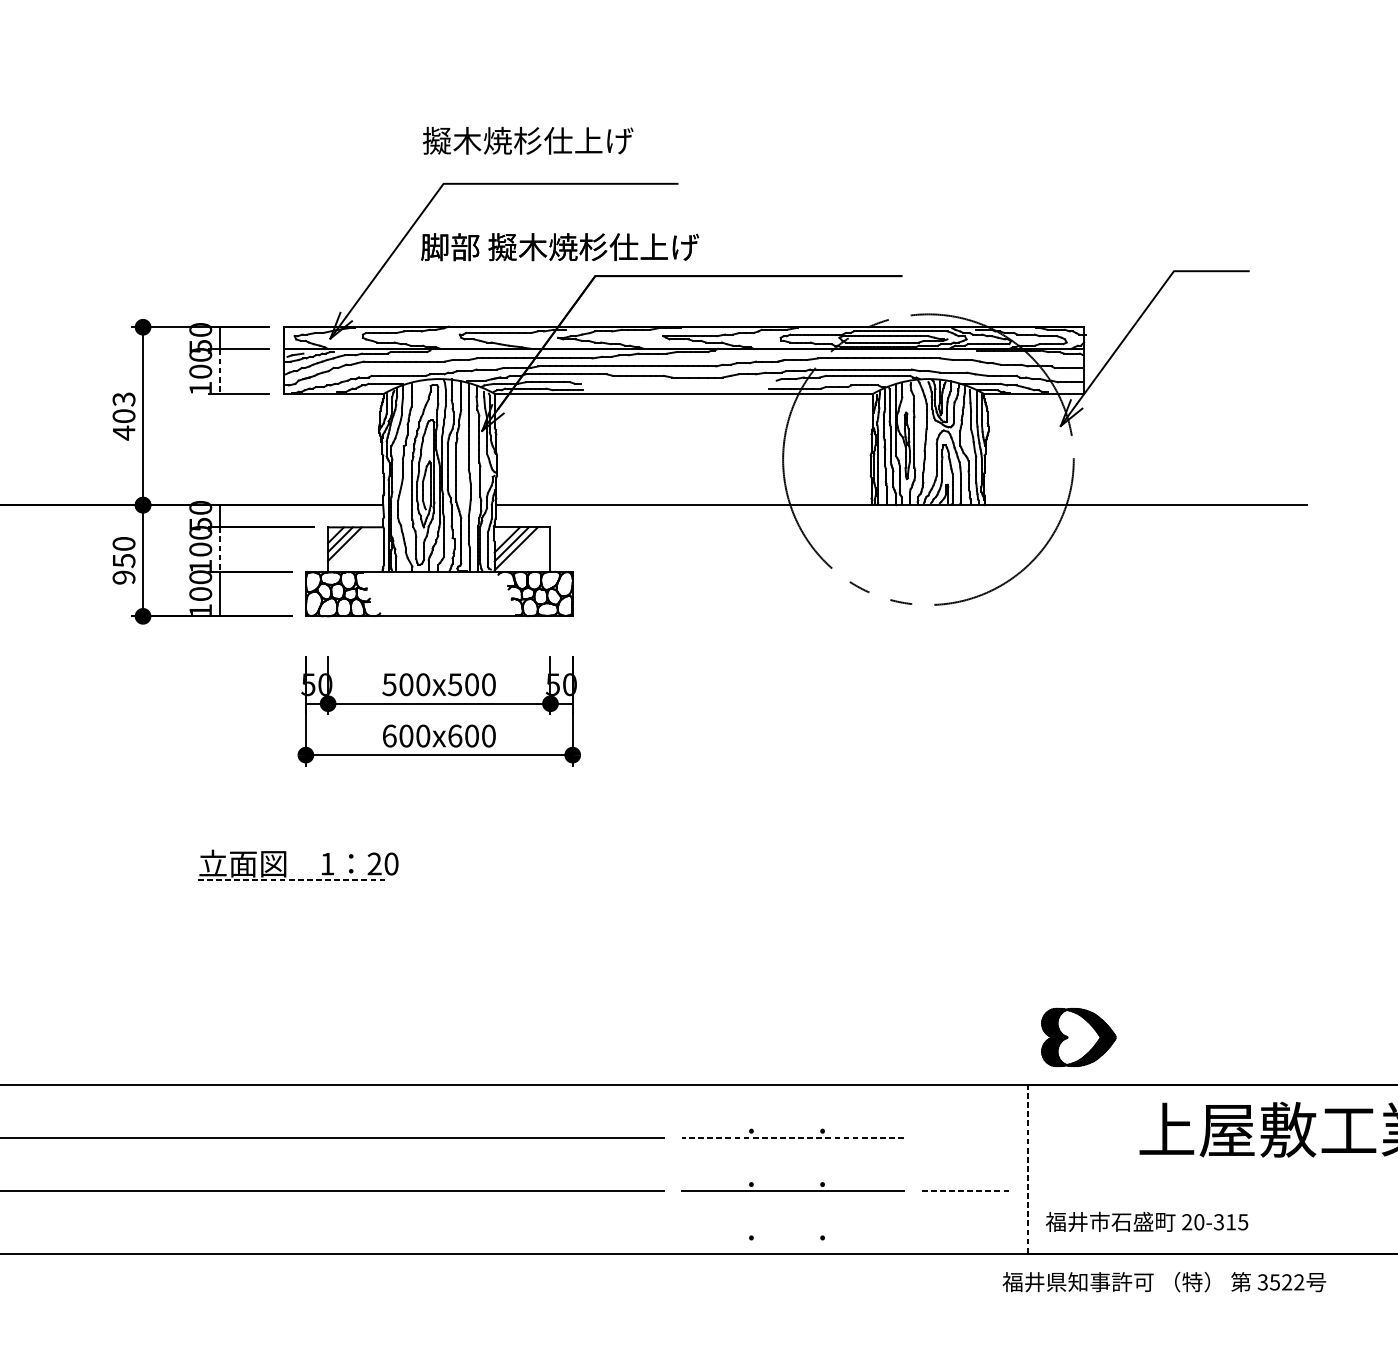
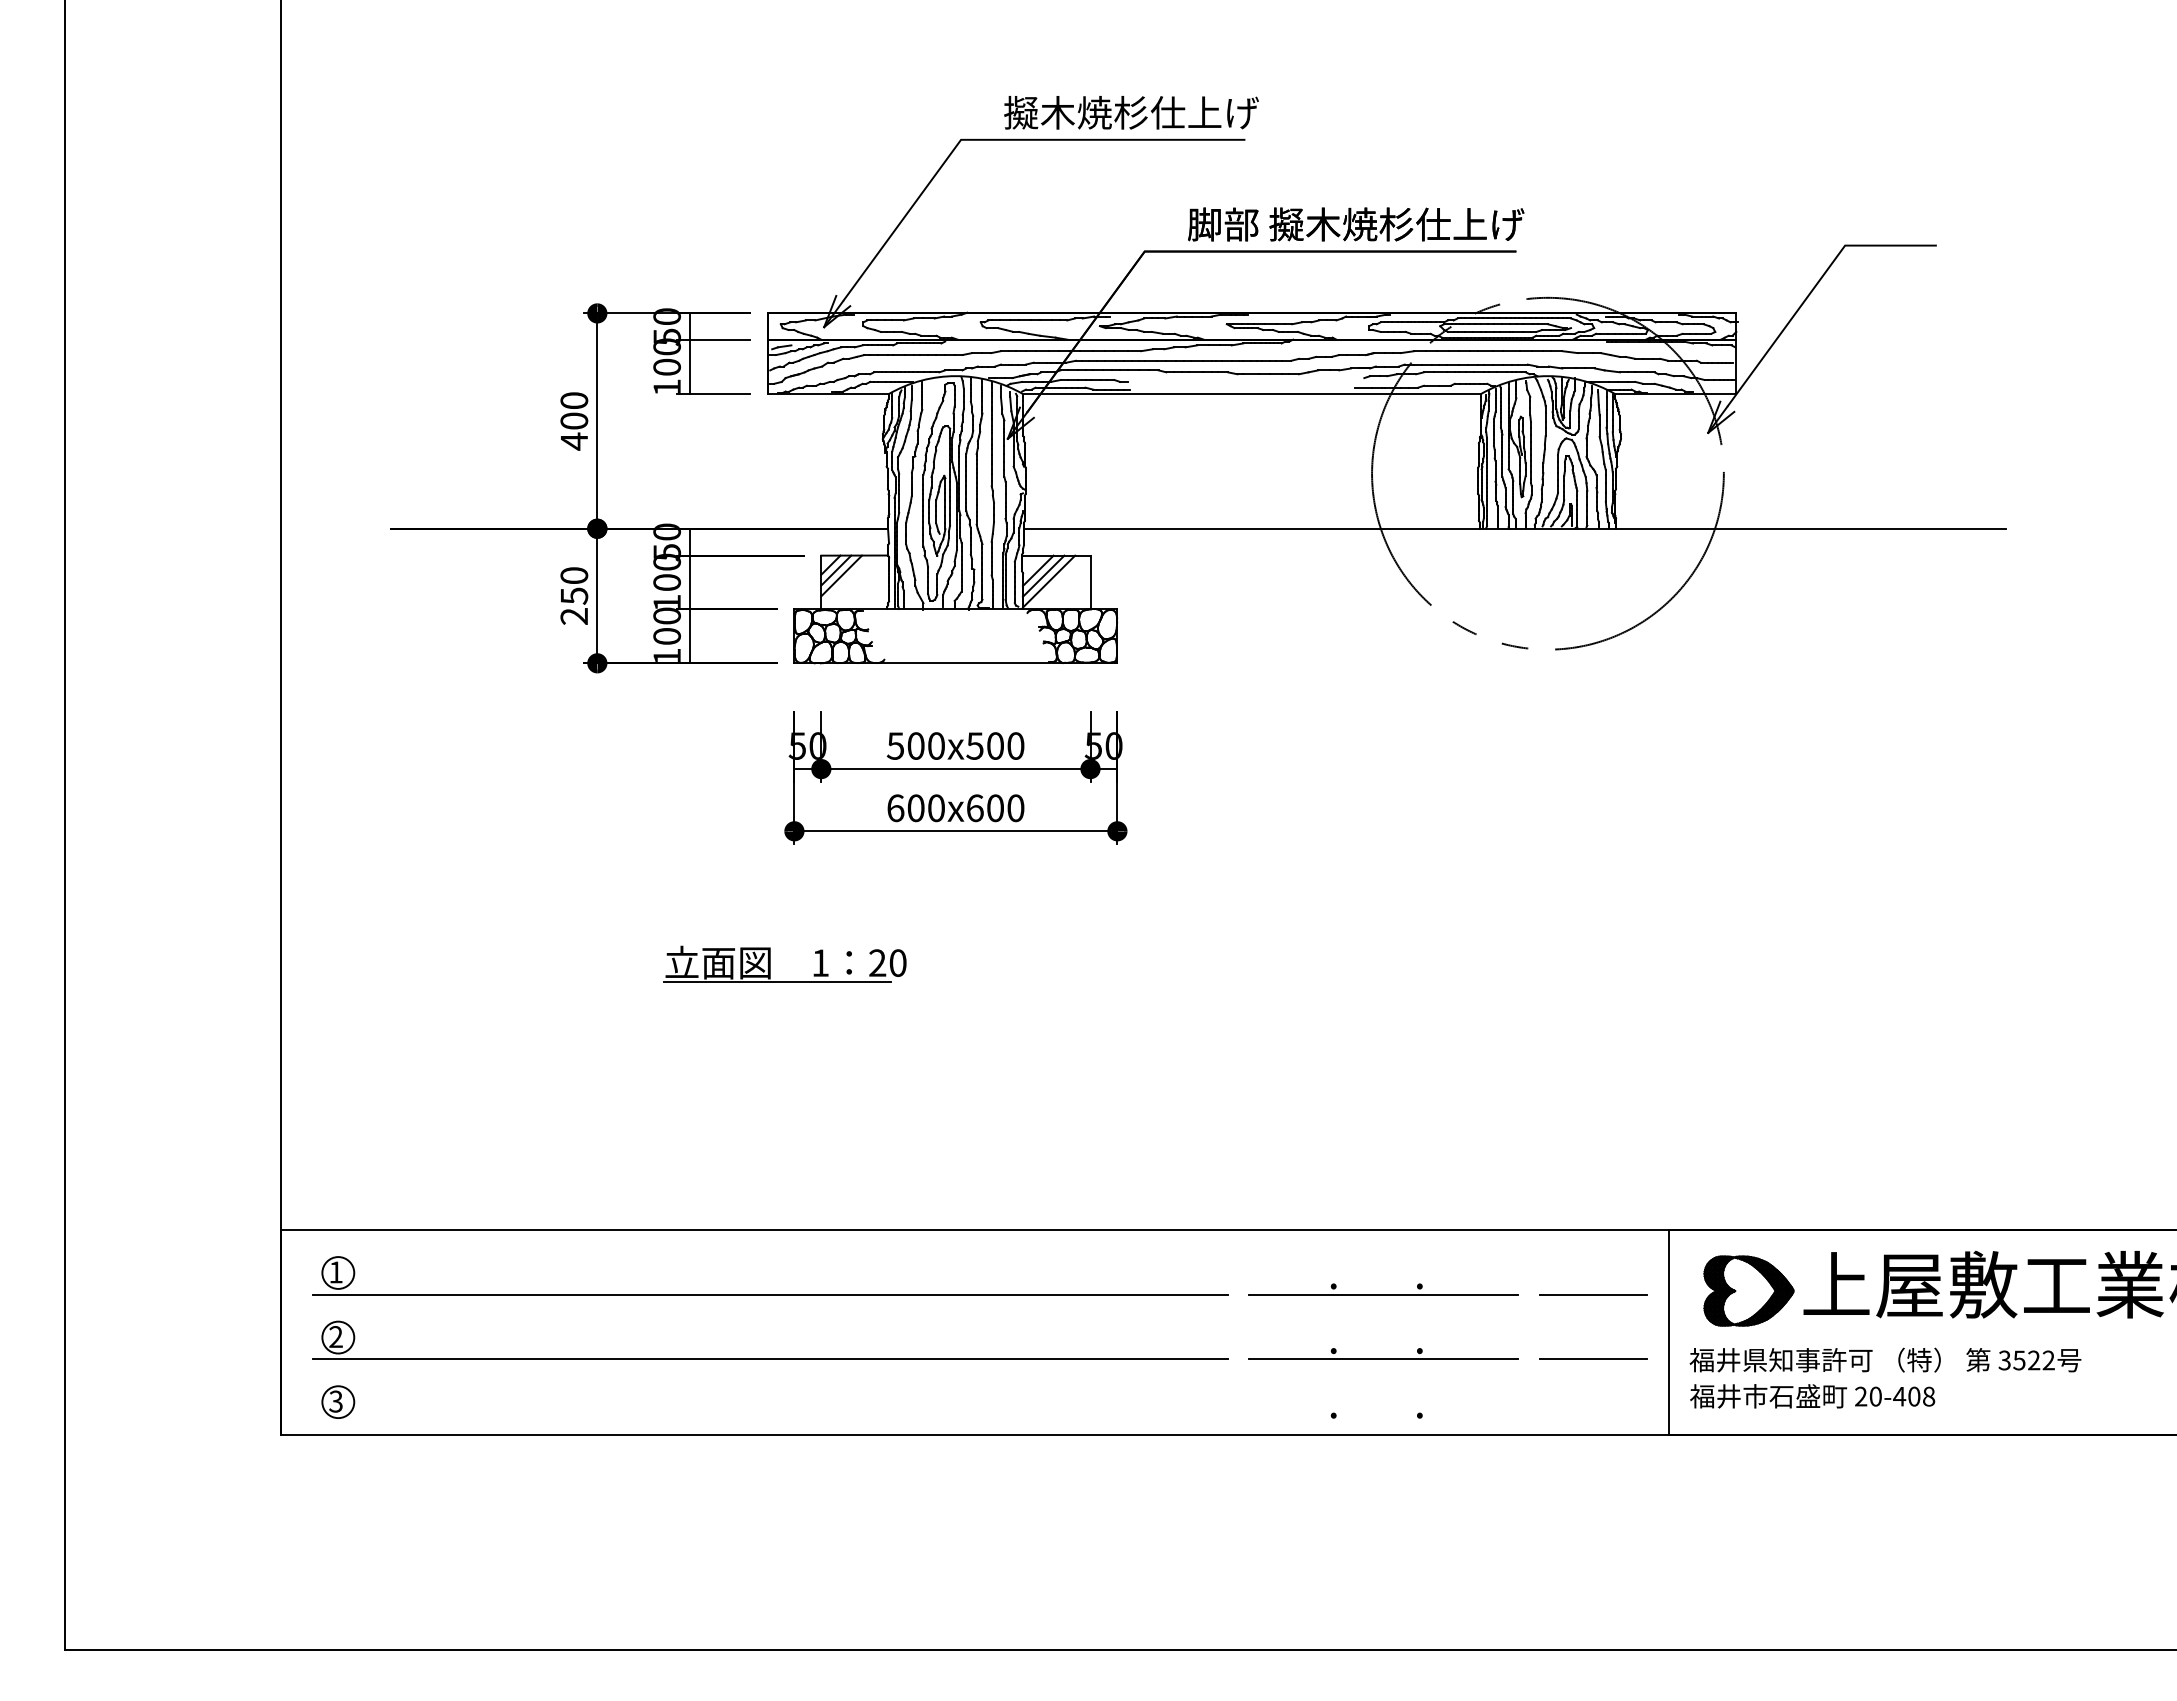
text: (528, 140) -> (1131, 112), moved
text: (560, 247) -> (1356, 224), moved
line: (220, 371) -> (690, 367), dashed -> solid
text: (124, 399) -> (574, 400), 403 -> 400
line: (220, 549) -> (690, 582), dashed -> solid
text: (124, 577) -> (574, 616), 950 -> 250
line: (291, 879) -> (777, 981), dashed -> solid
part: (1078, 1037) -> (1748, 1290), moved
line: (792, 1137) -> (1383, 1294), dashed -> solid
line: (966, 1137) -> (1593, 1294), added
line: (1028, 1168) -> (1668, 1331), dashed -> solid
line: (966, 1191) -> (1593, 1359), dashed -> solid
text: (1231, 1222) -> (1914, 1396), 20-315 -> 20-408
text: (1164, 1281) -> (1885, 1359), moved

